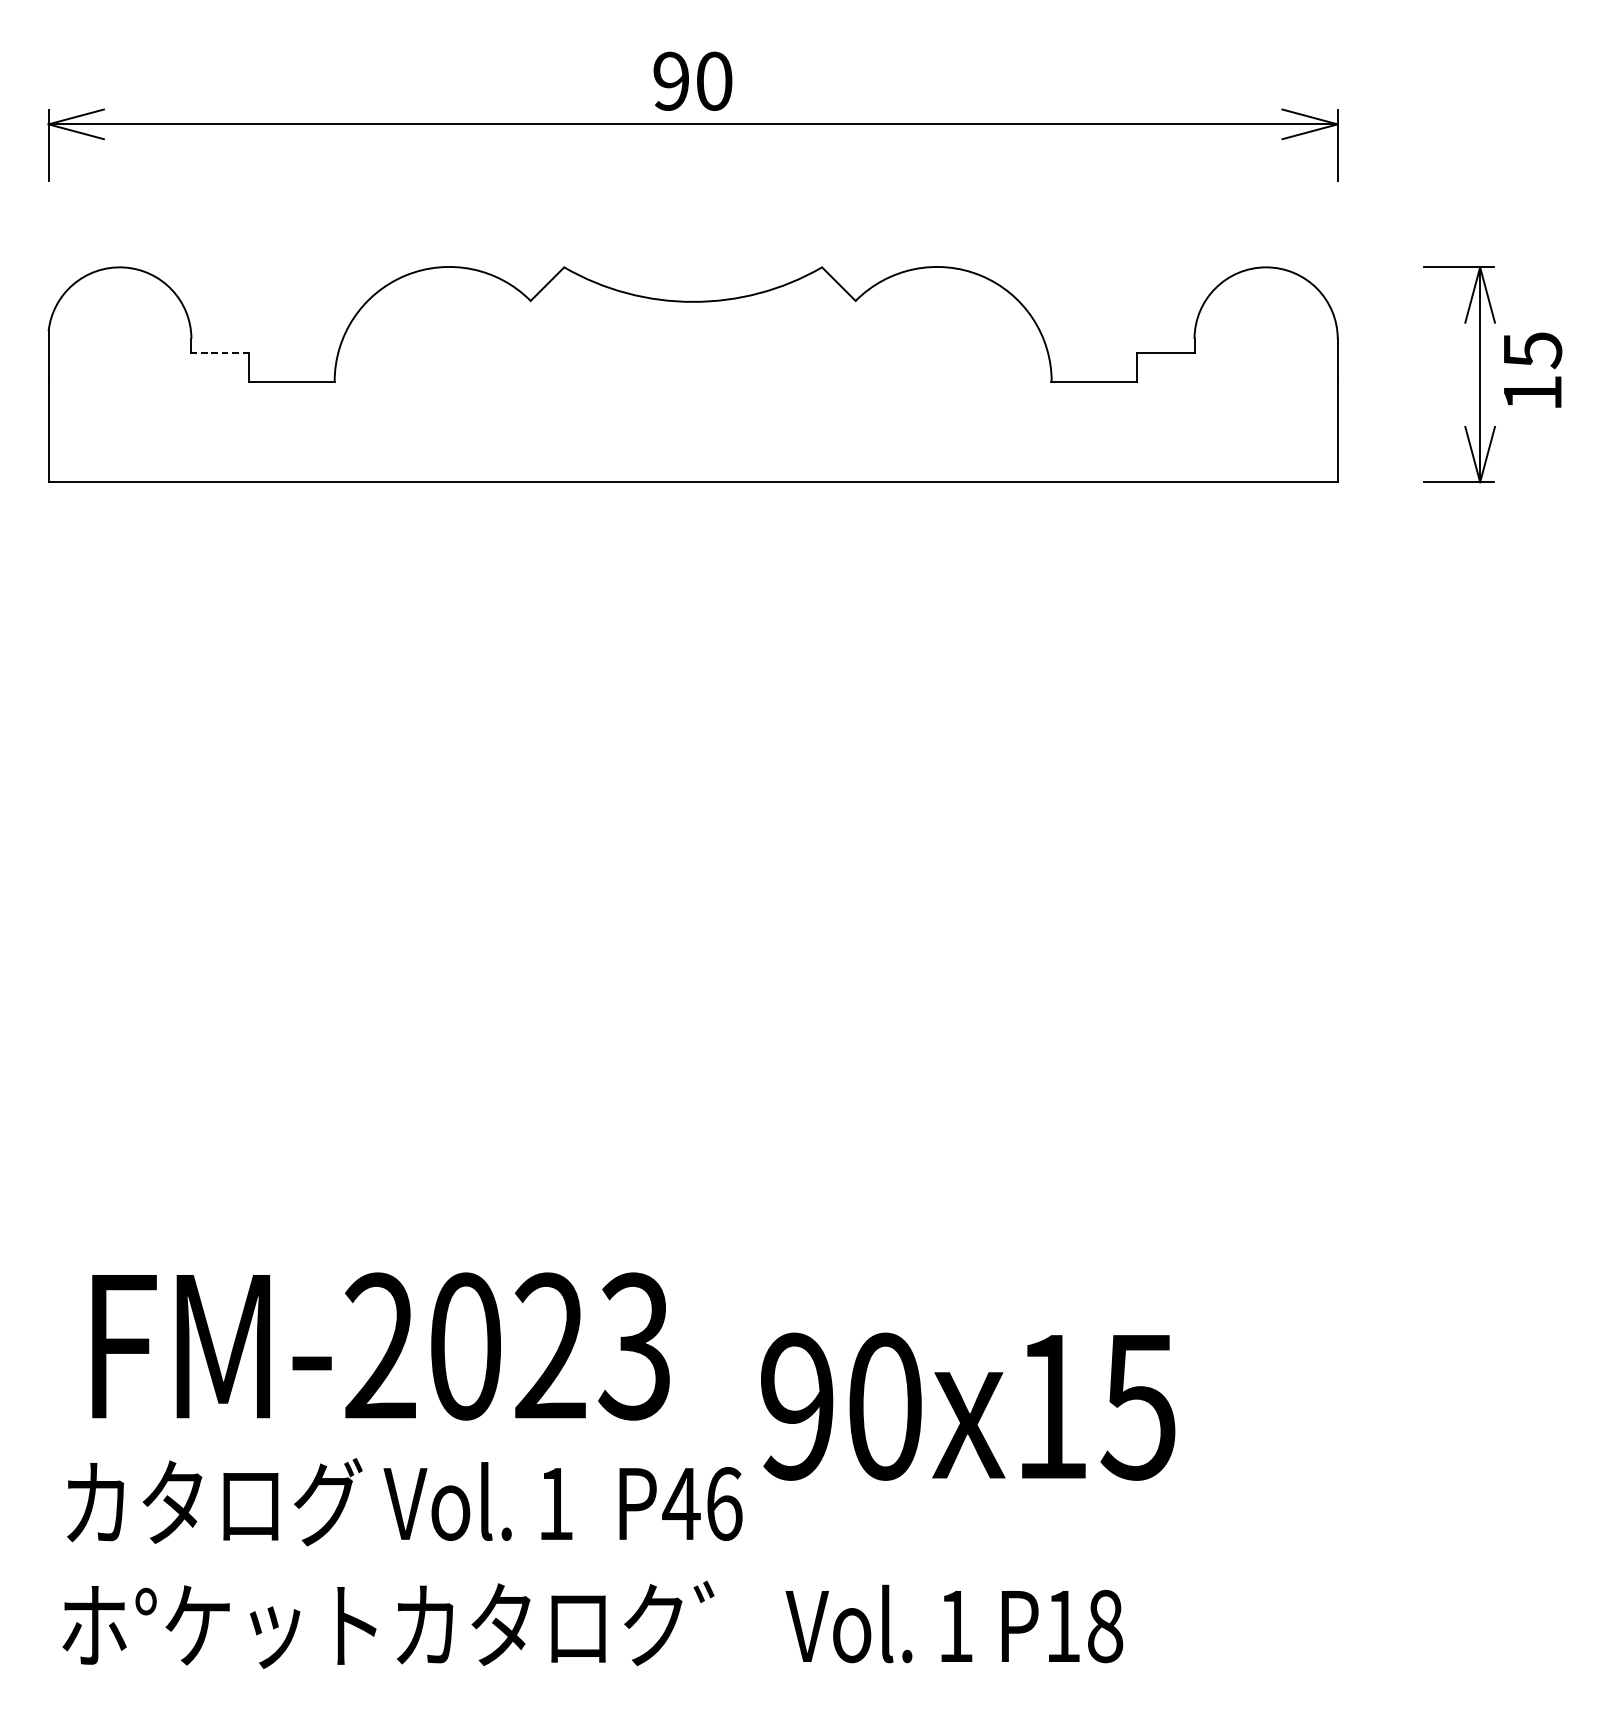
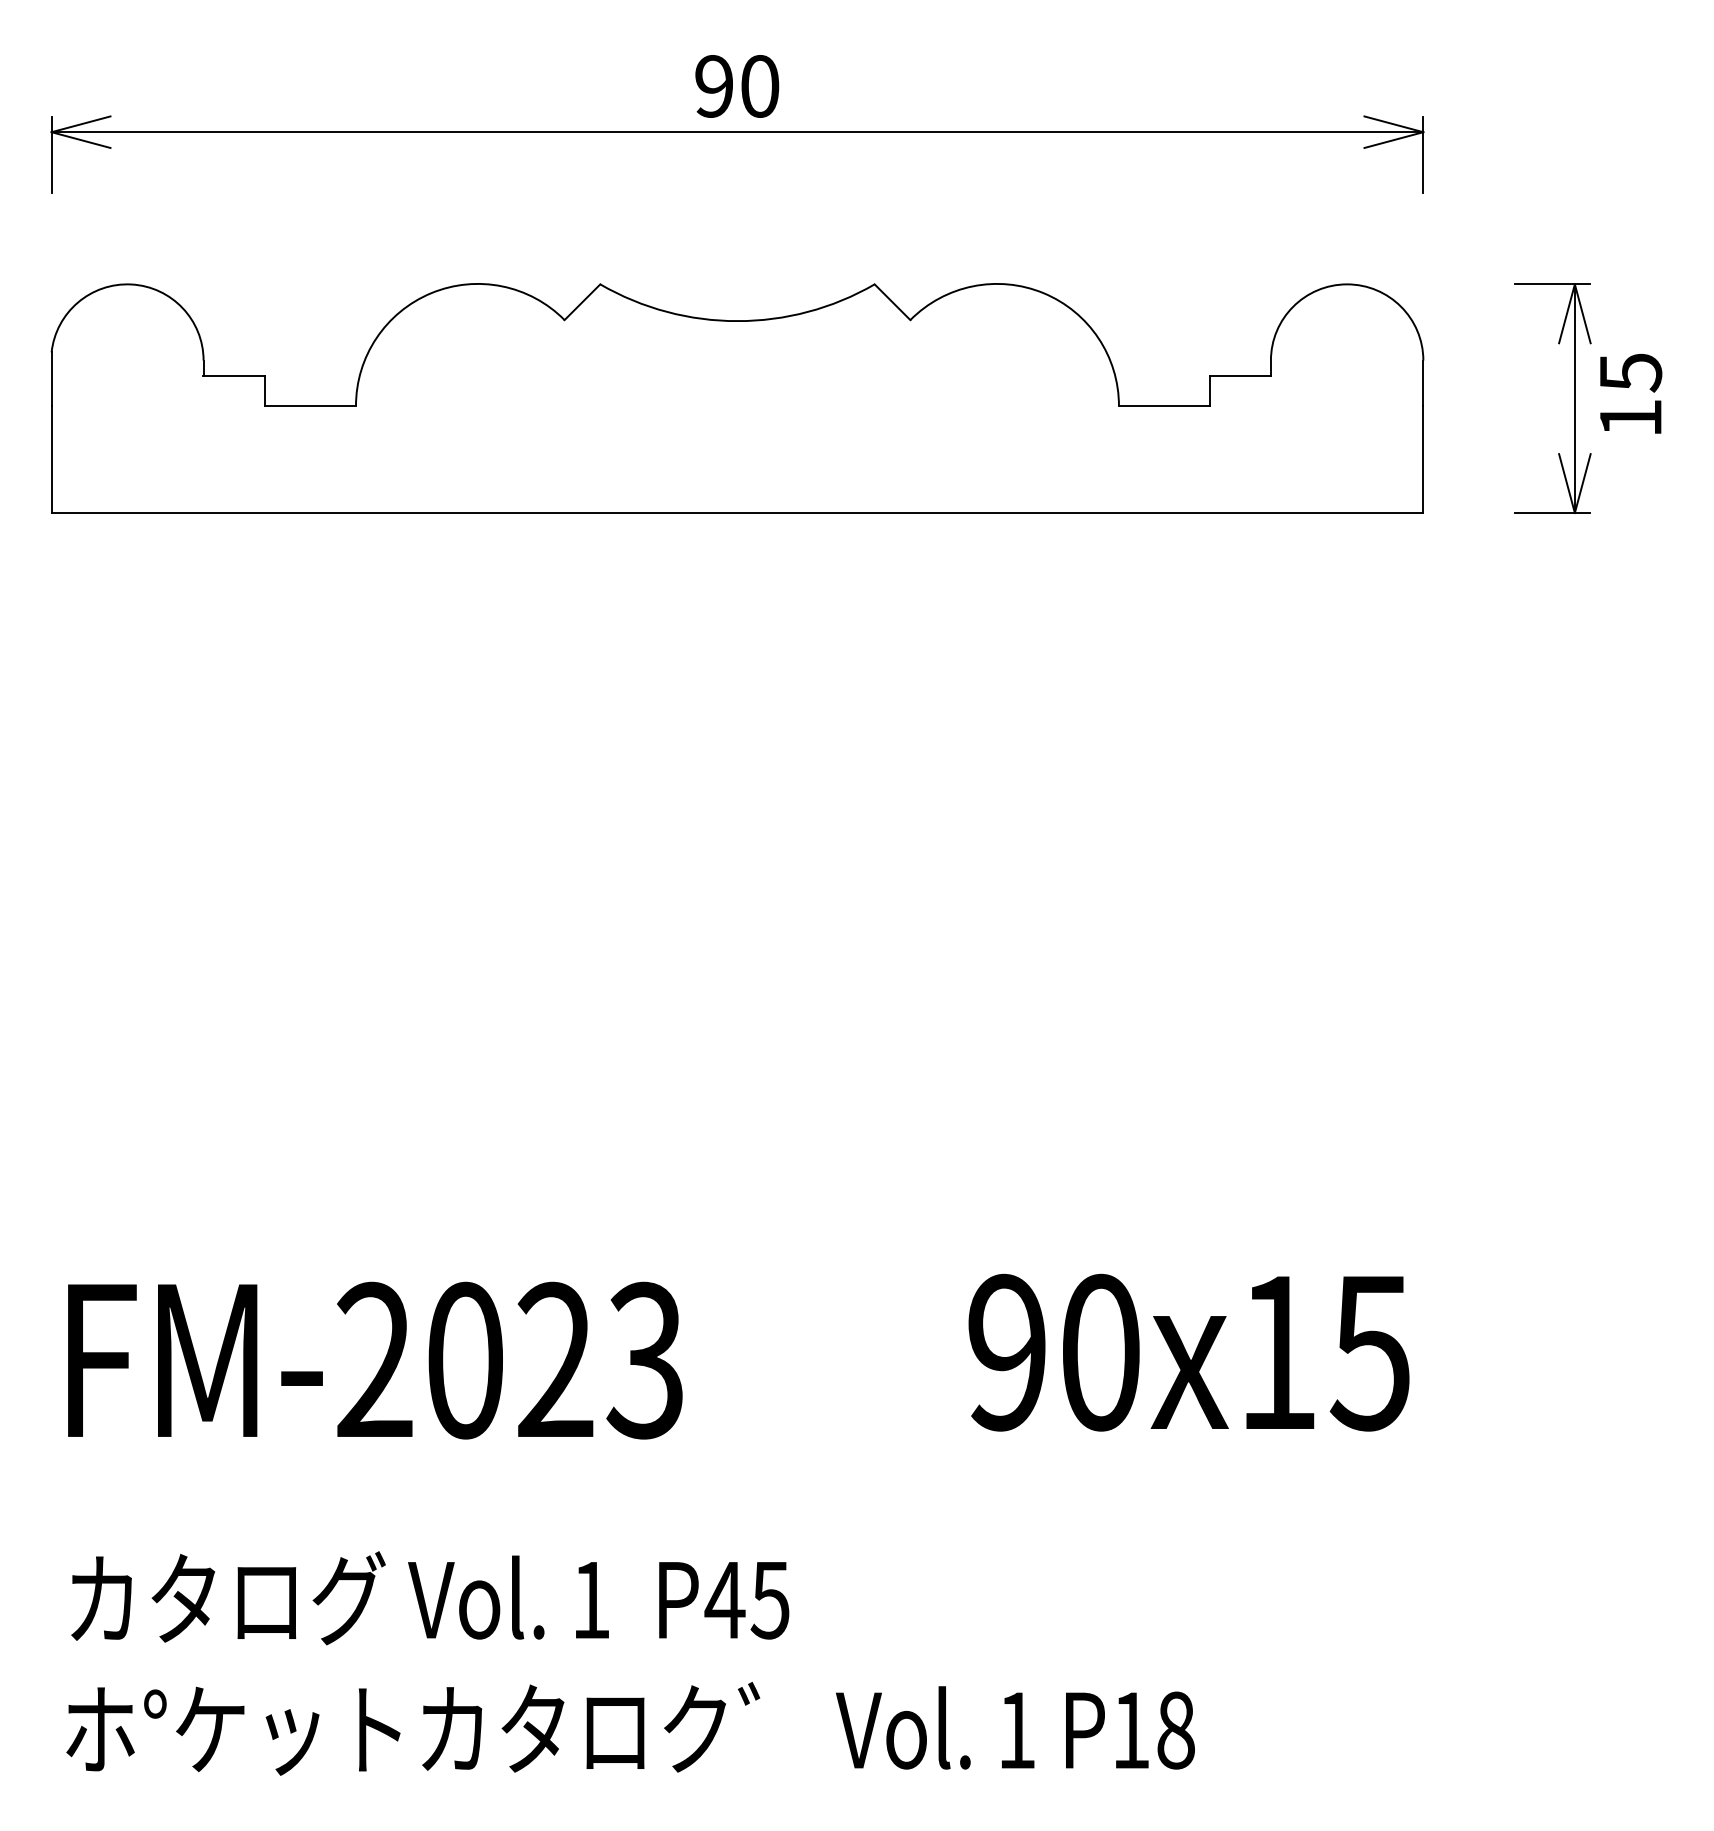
line: (219, 353) -> (233, 375), dashed -> solid
text: (381, 1346) -> (375, 1360), moved
text: (967, 1406) -> (1188, 1352), moved
text: (724, 1503) -> (770, 1599), P46 -> P45

